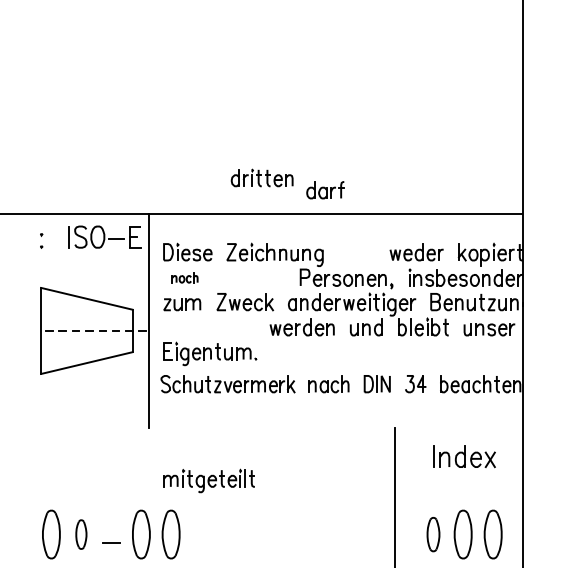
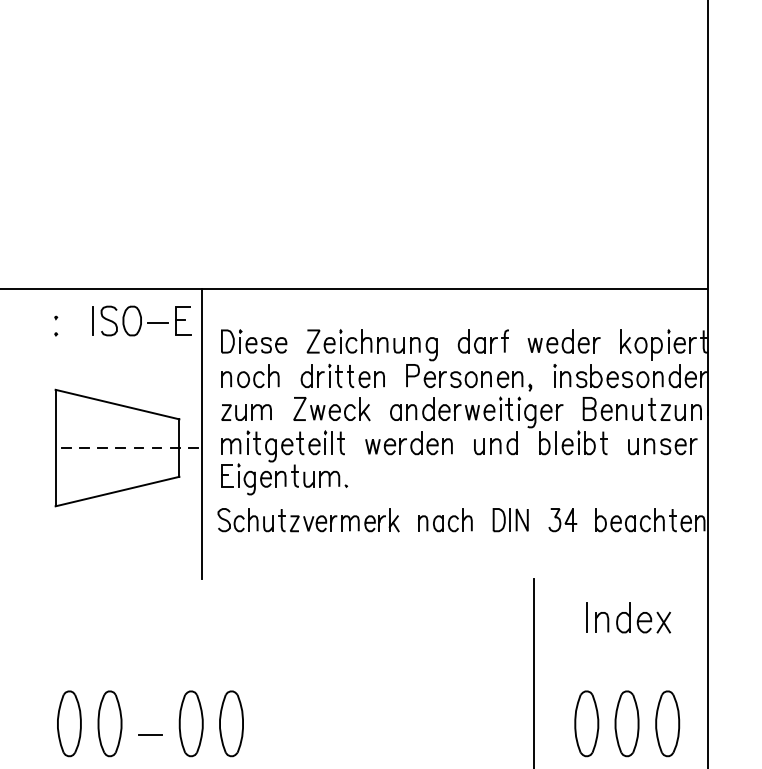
part: (261, 177) -> (342, 375), moved
part: (324, 190) -> (482, 341), moved
part: (185, 277) -> (250, 375), size x1.67
part: (208, 481) -> (282, 446), moved
part: (81, 534) -> (109, 723), size x1.67
part: (433, 534) -> (586, 723), size x1.43

